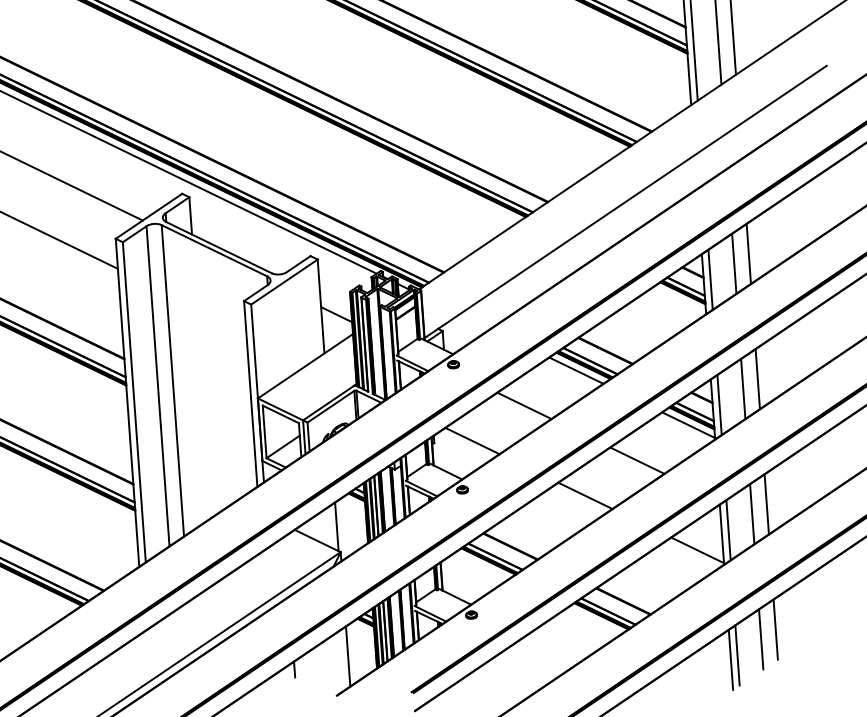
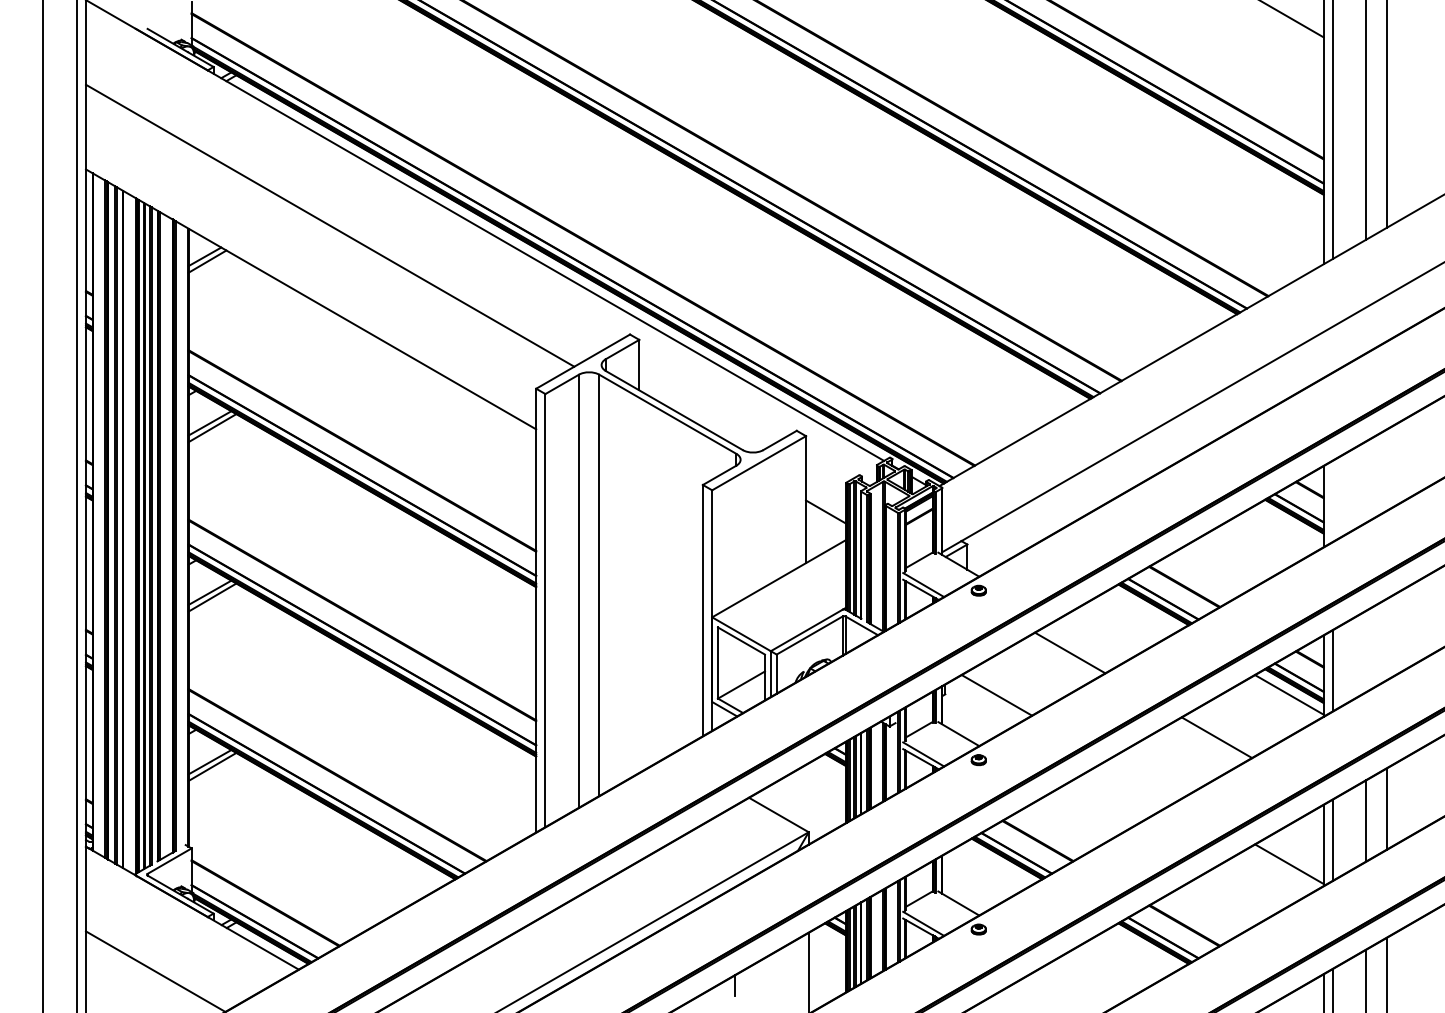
line: (748, 253) -> (1386, 469), removed
line: (734, 263) -> (1366, 481), removed
line: (710, 279) -> (1332, 500), removed
line: (576, 370) -> (1143, 610), removed
line: (757, 379) -> (1386, 639), removed
line: (743, 389) -> (1366, 651), removed
line: (585, 495) -> (1143, 779), removed
line: (337, 526) -> (806, 797), removed

